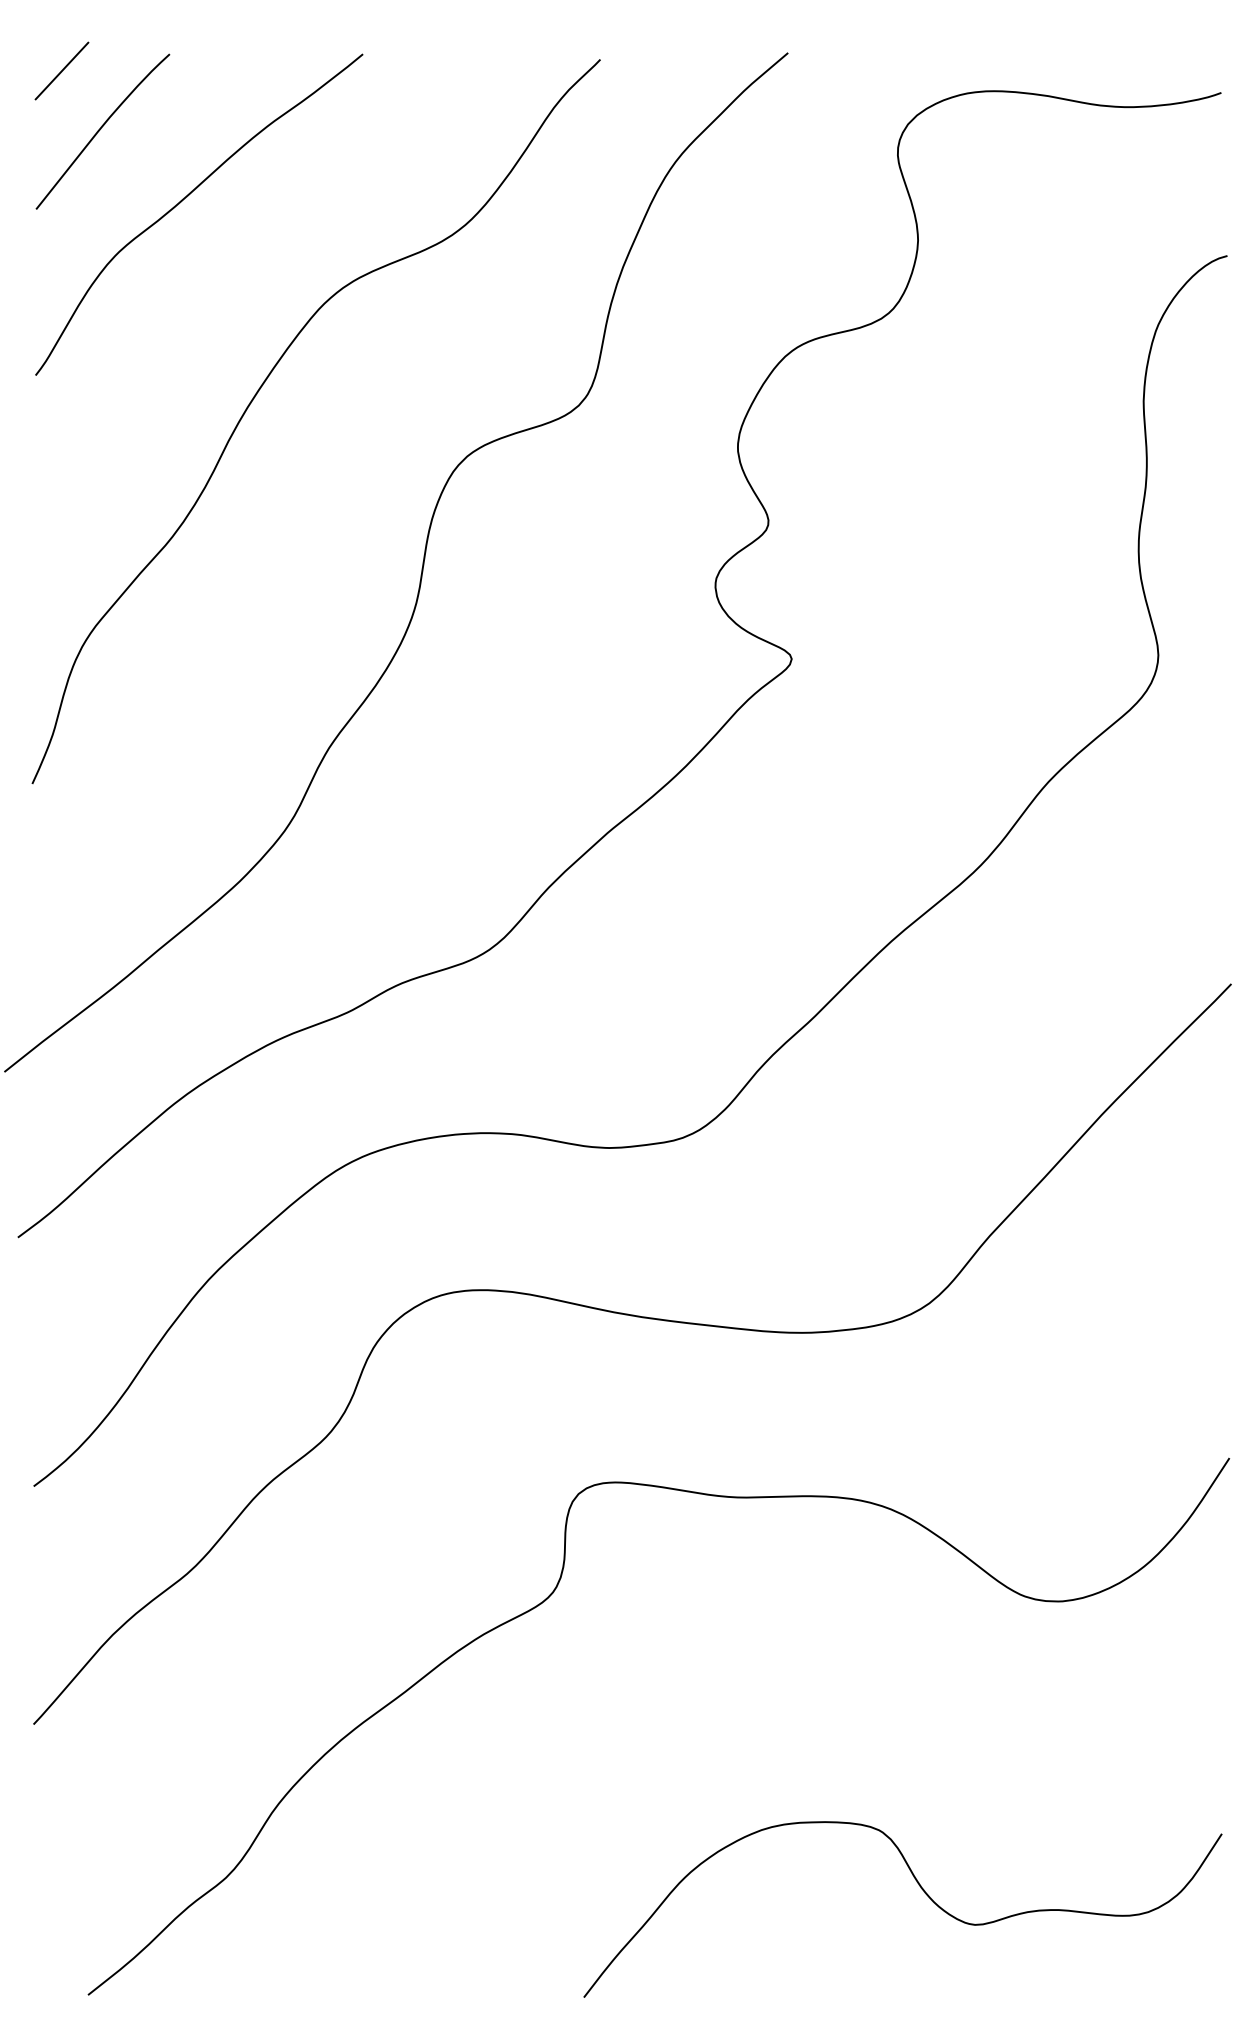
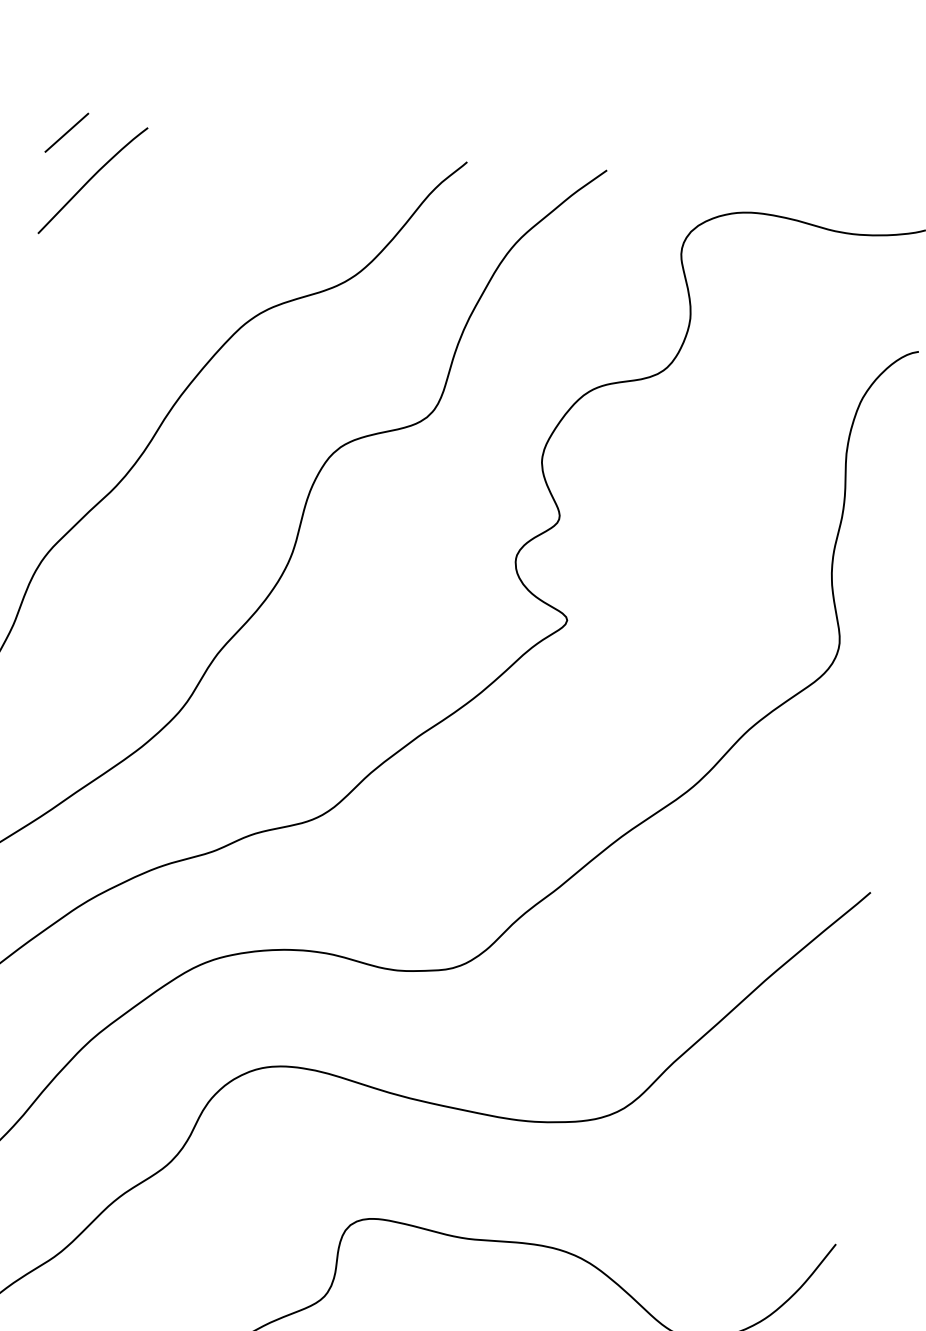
curve: (187, 197) -> (151, 235), removed

